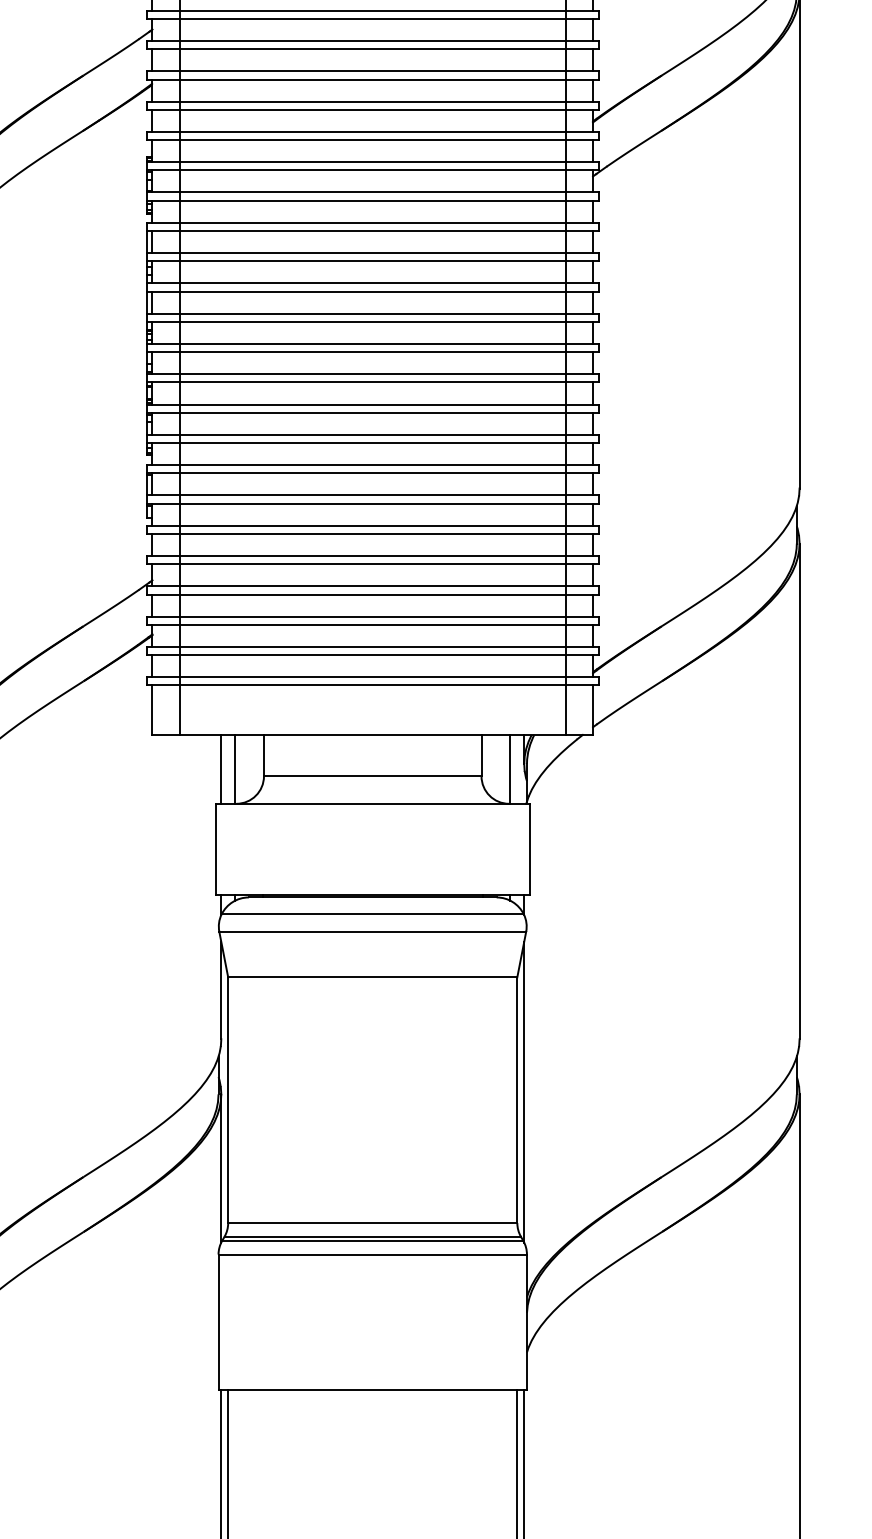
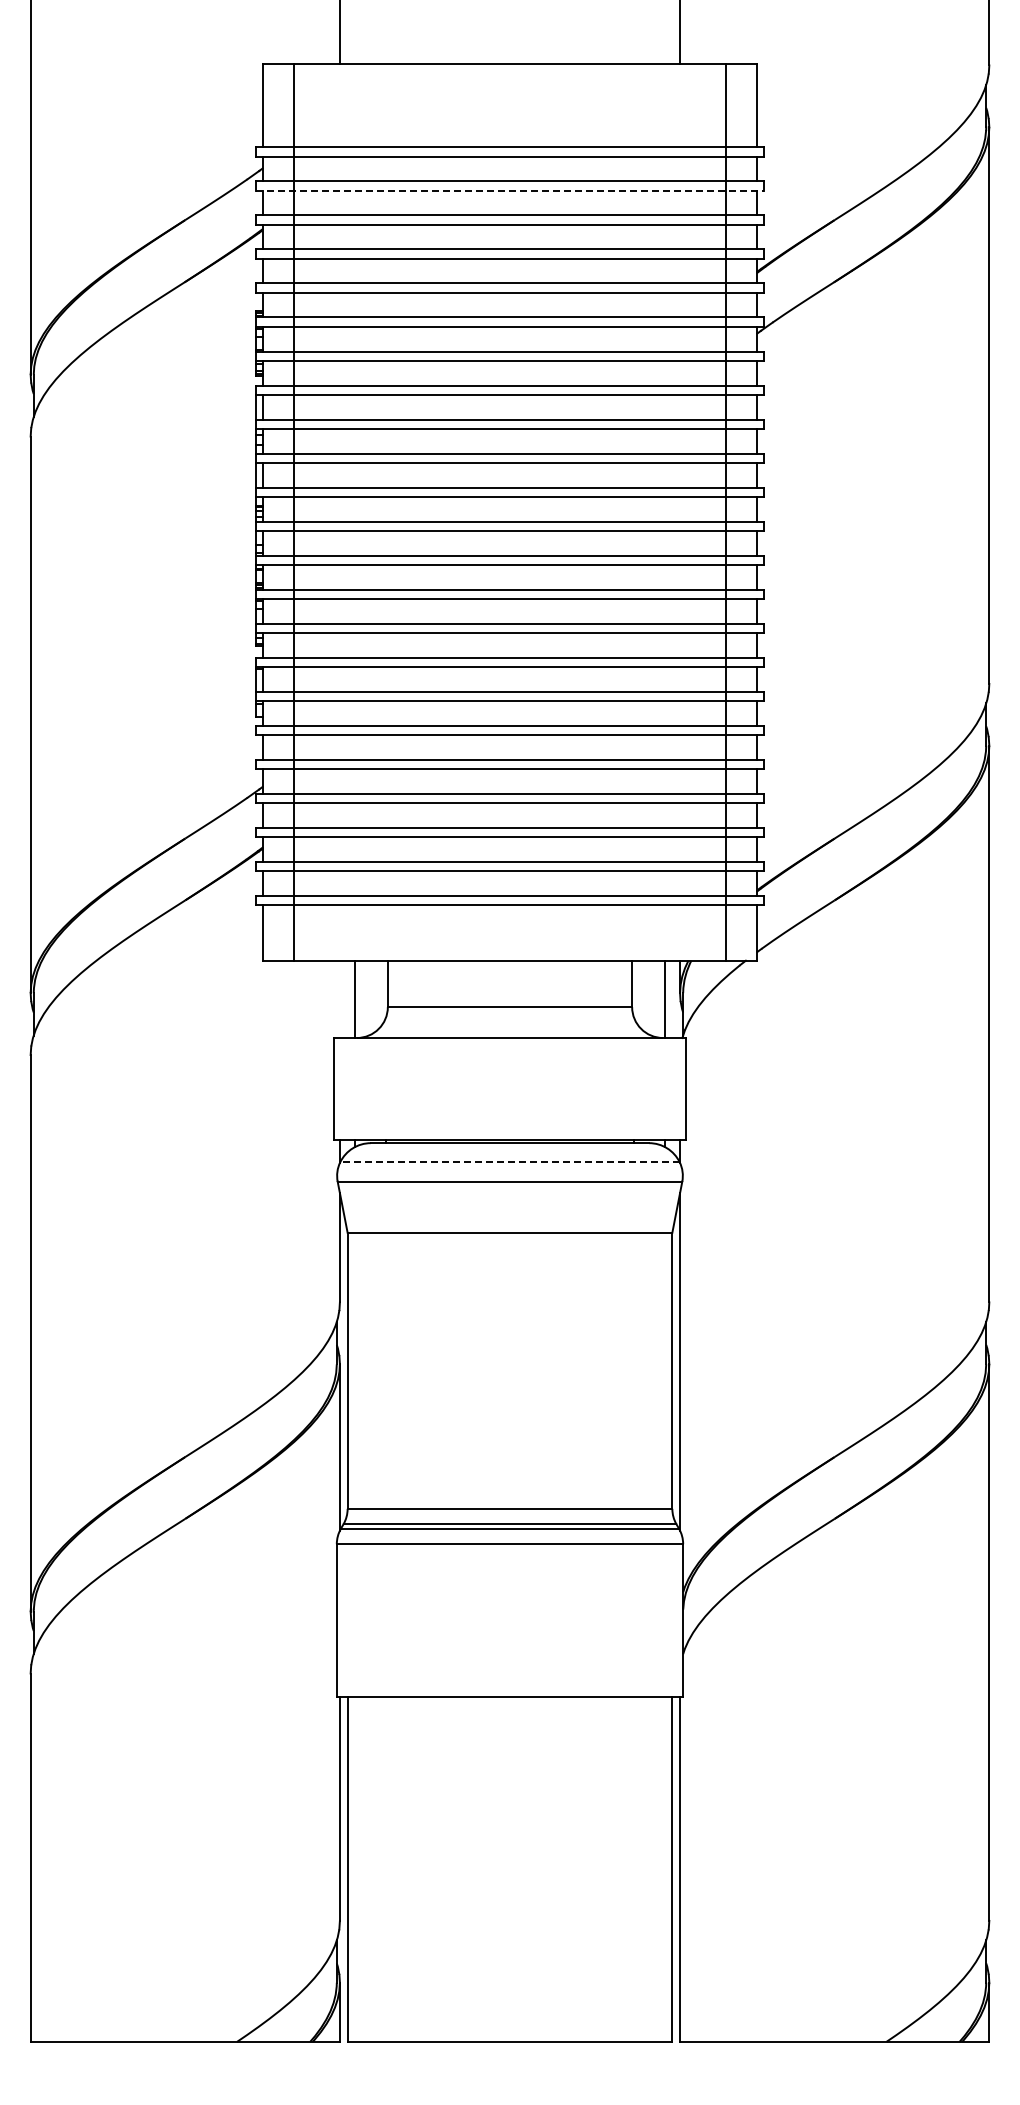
line: (373, 49) -> (510, 190), solid -> dashed
line: (220, 769) -> (339, 999), removed
line: (372, 914) -> (509, 1162), solid -> dashed

